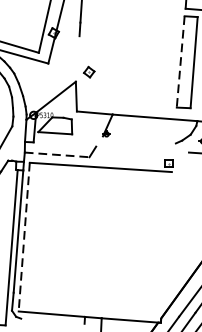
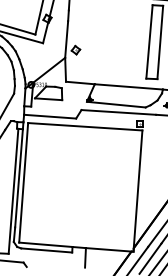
line: (77, 58) -> (66, 39), added
line: (180, 61) -> (149, 41), dashed -> solid
line: (138, 139) -> (115, 104), added
line: (142, 149) -> (118, 112), added
line: (57, 154) -> (50, 116), dashed -> solid
line: (24, 236) -> (23, 182), dashed -> solid
line: (165, 245) -> (137, 189), added
line: (52, 321) -> (46, 250), added

